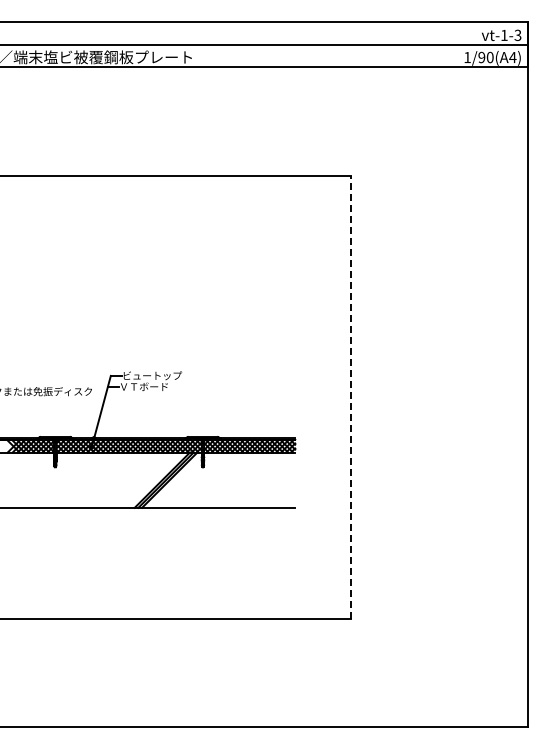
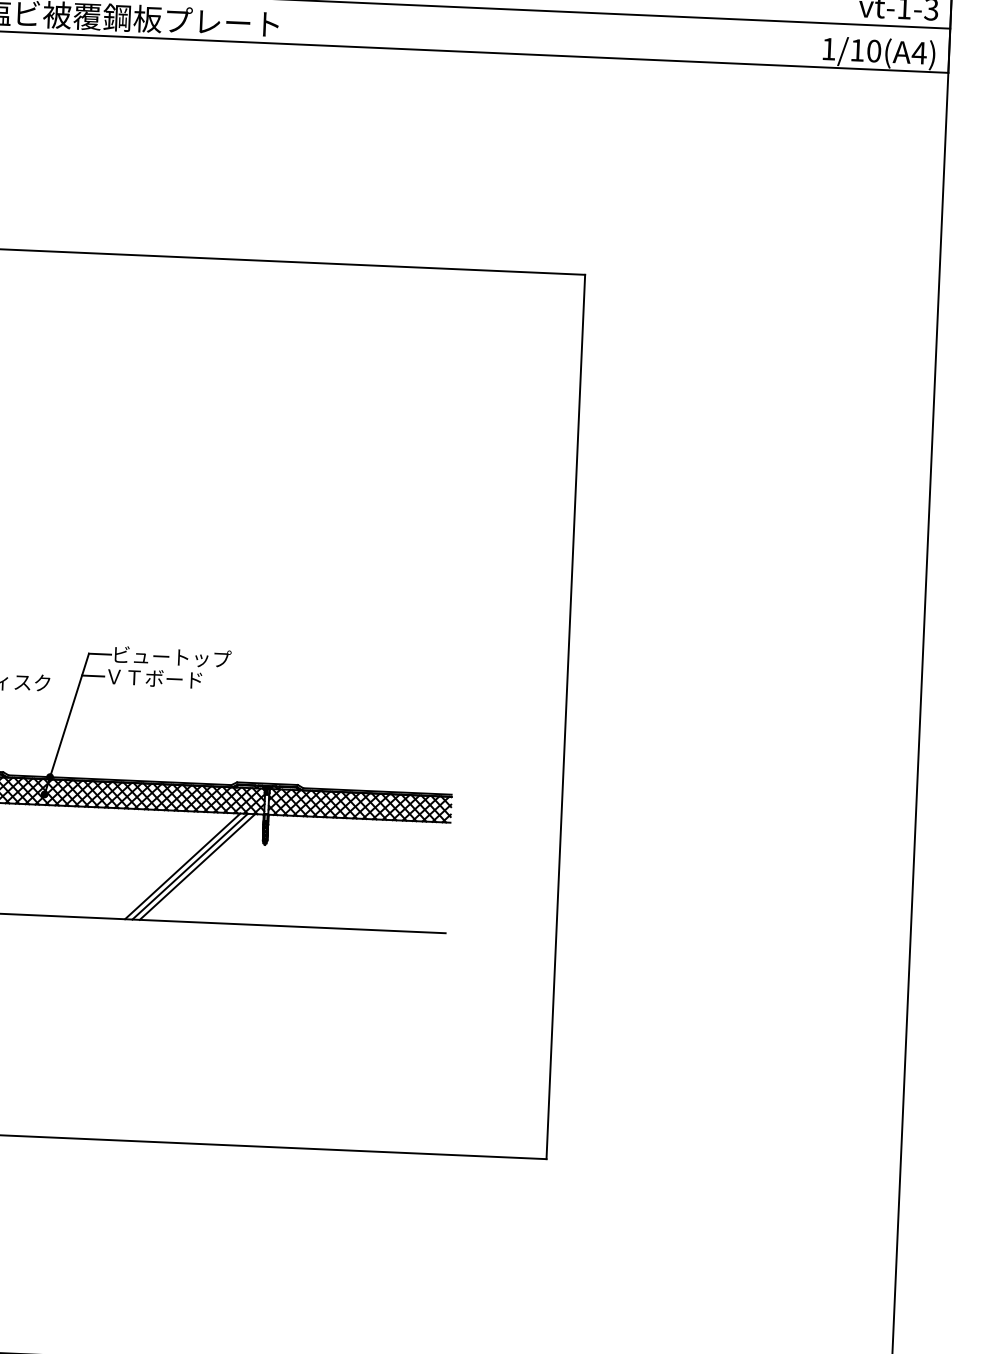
text: (481, 57) -> (856, 50), 1/90(A4) -> 1/10(A4)
line: (350, 396) -> (565, 715), dashed -> solid

